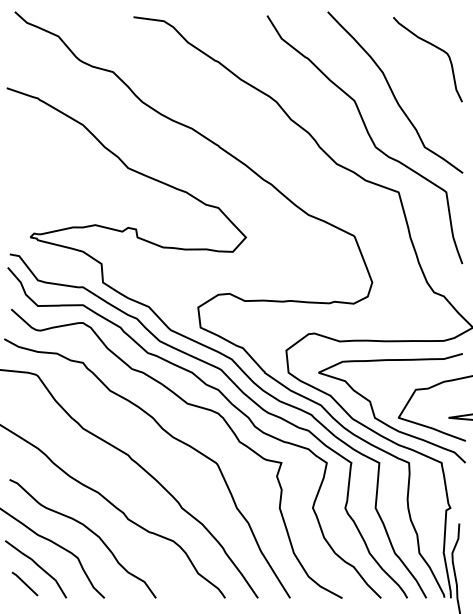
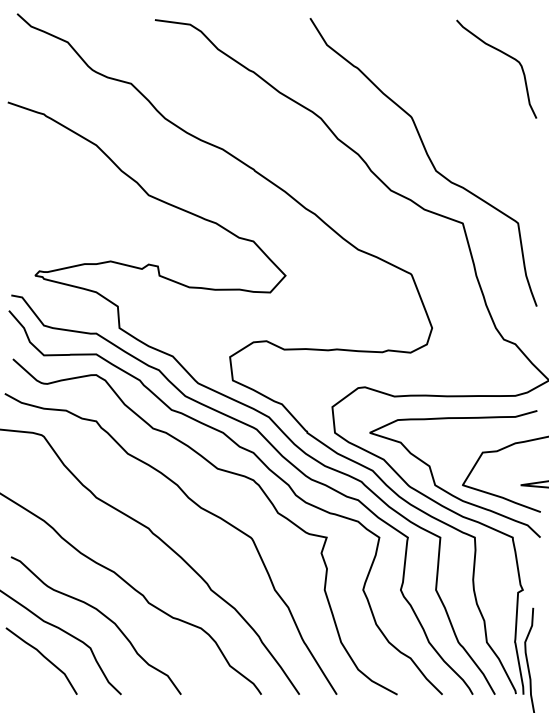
curve: (393, 92) -> (456, 107), removed
line: (24, 583) -> (28, 677), removed

